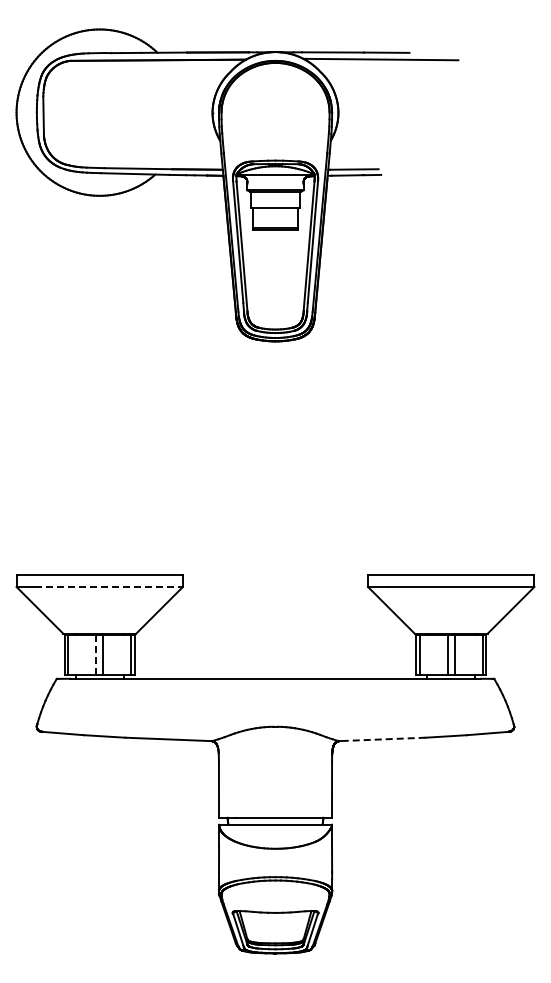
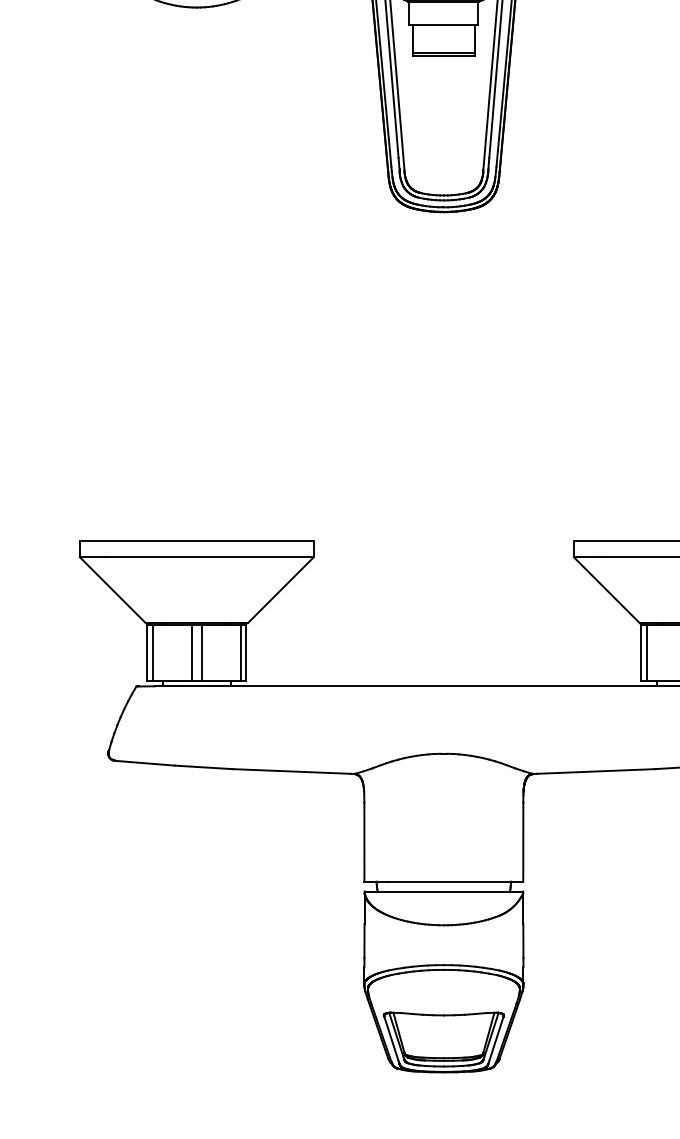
line: (109, 586) -> (210, 556), dashed -> solid
line: (96, 654) -> (192, 652), dashed -> solid
line: (383, 739) -> (595, 771), dashed -> solid

